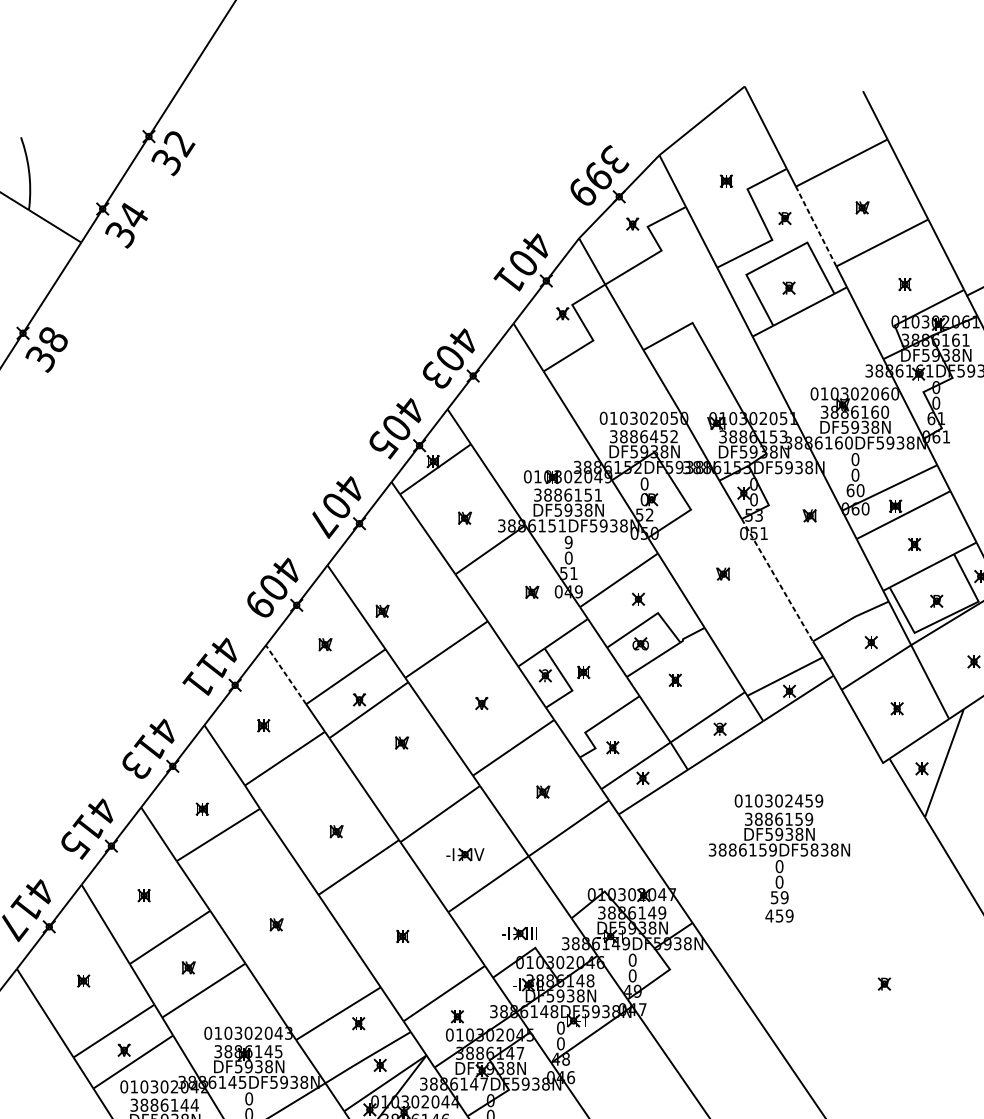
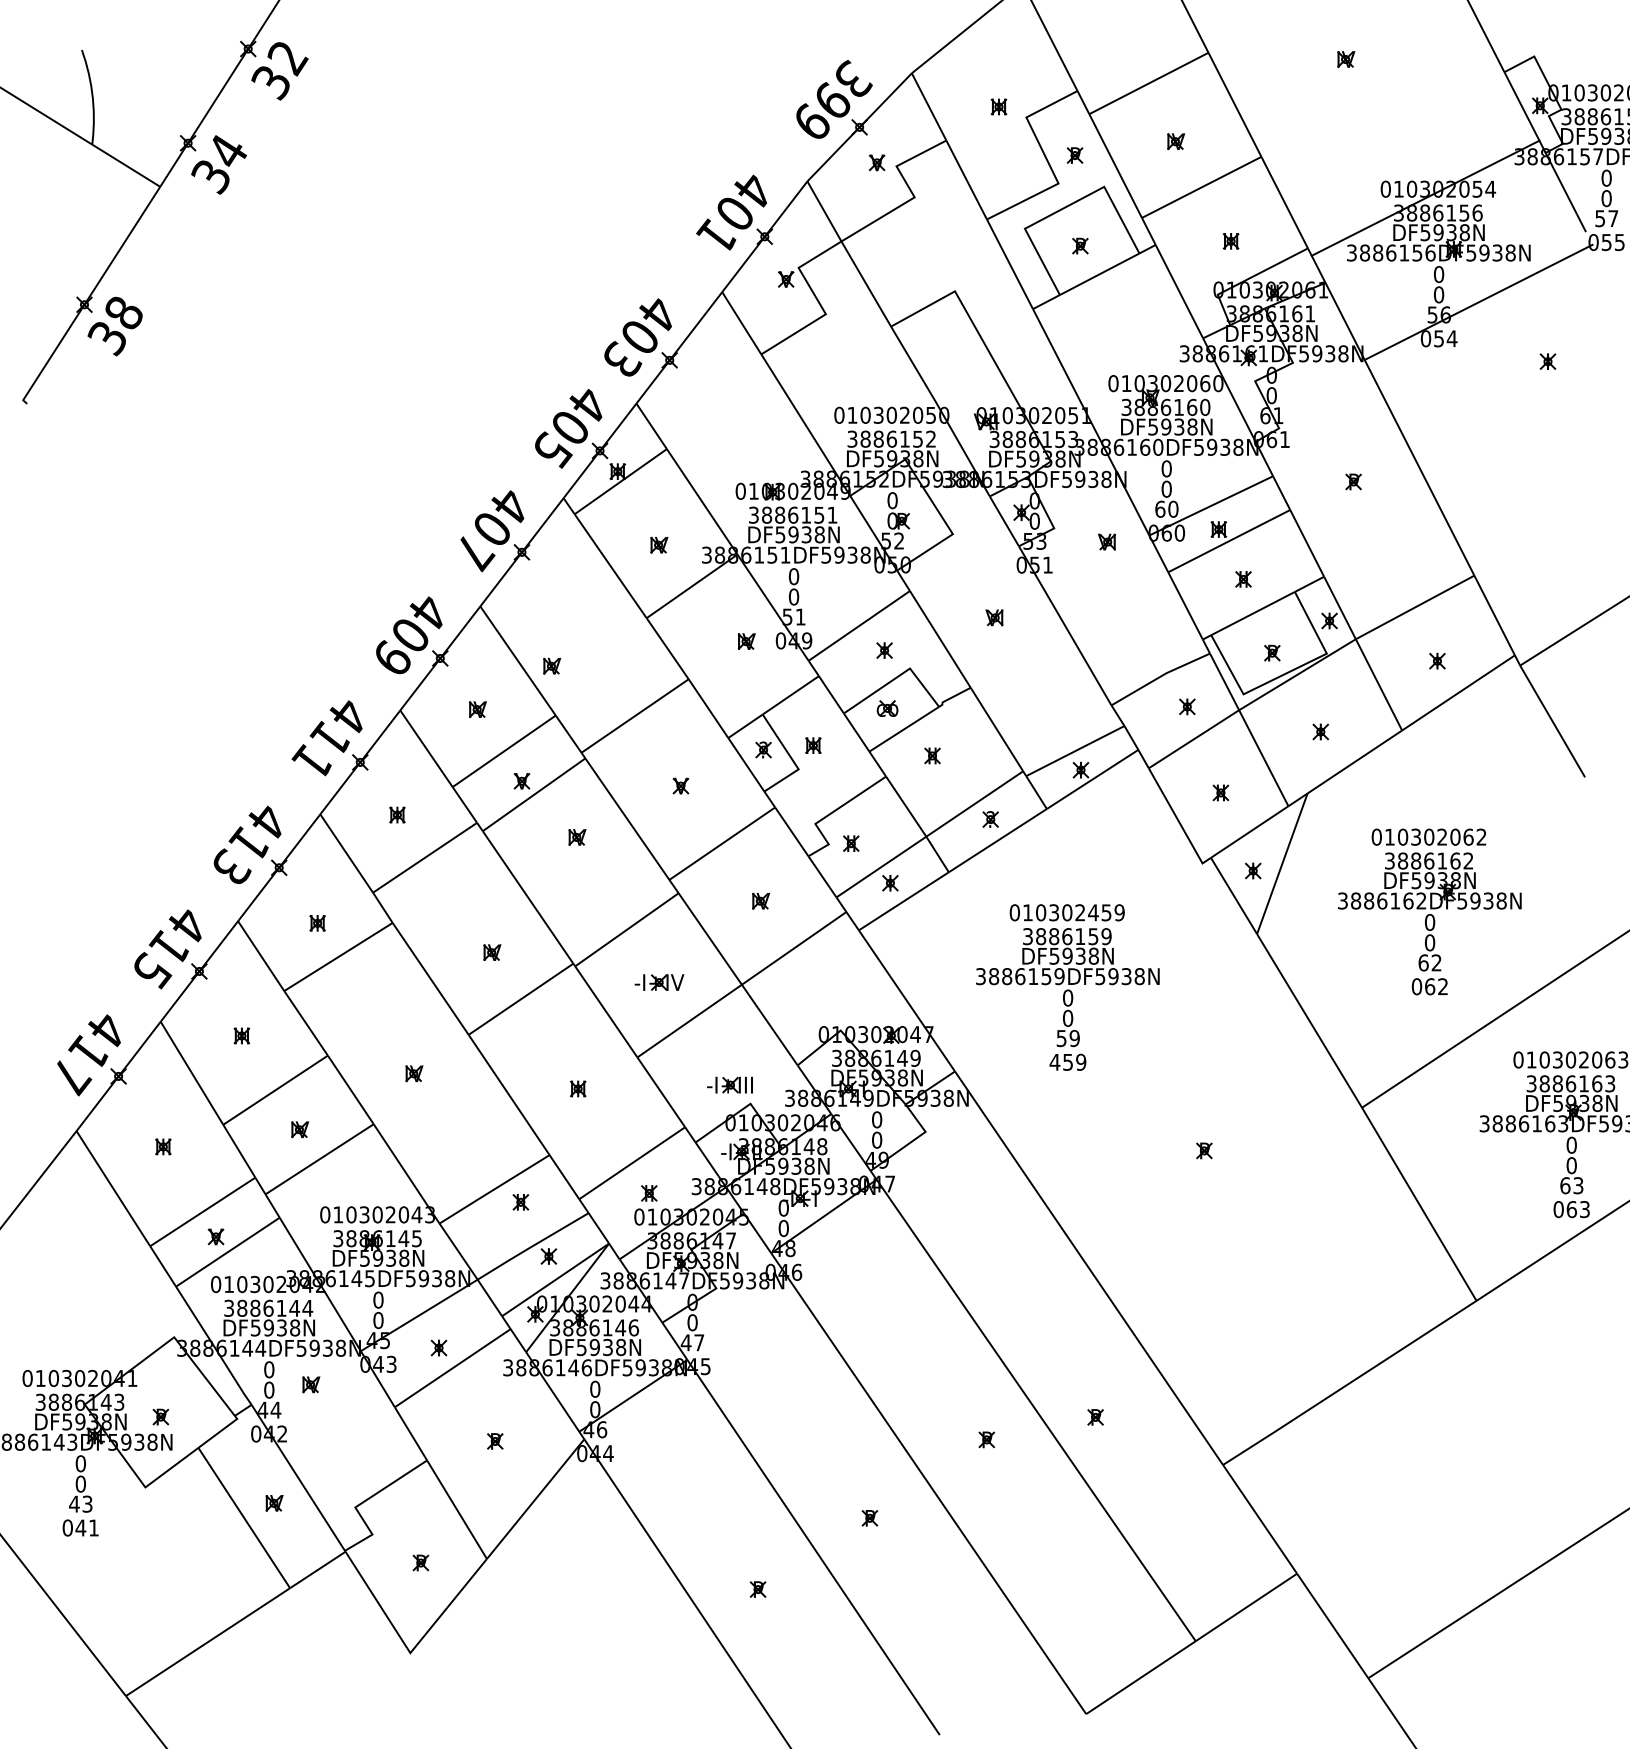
line: (816, 226) -> (1115, 165), dashed -> solid
text: (653, 436) -> (904, 438), 3886452 -> 3886152
text: (568, 542) -> (793, 576), 9 -> 0
line: (777, 580) -> (1065, 626), dashed -> solid
line: (286, 674) -> (426, 748), dashed -> solid
text: (814, 849) -> (1113, 976), 3886159DF5838N -> 3886159DF5938N

